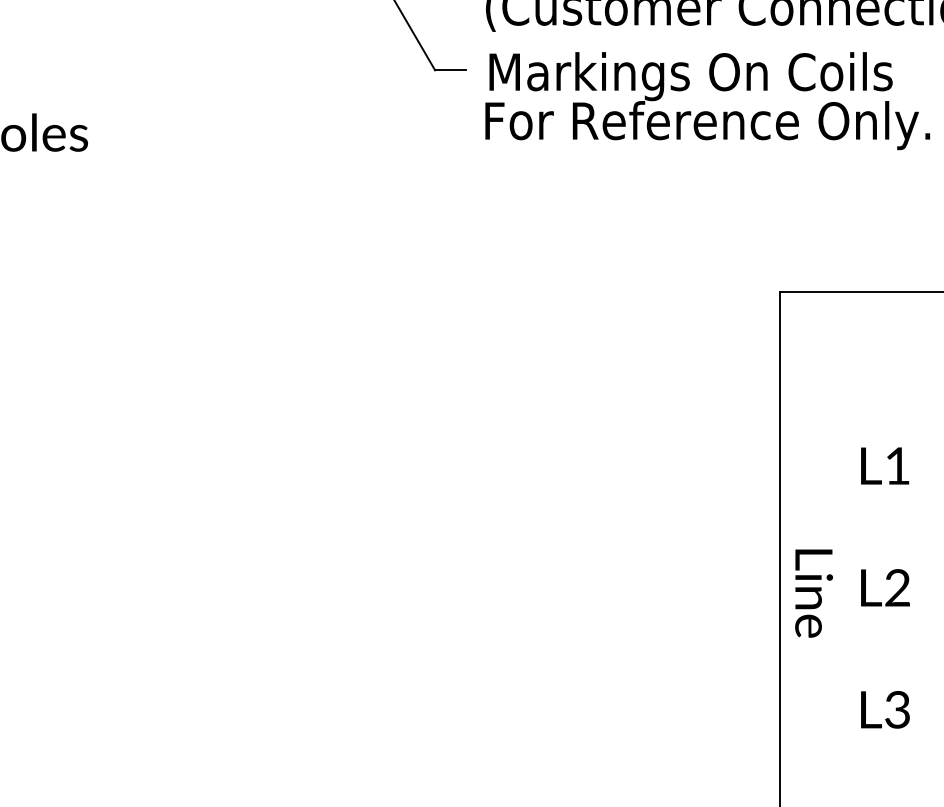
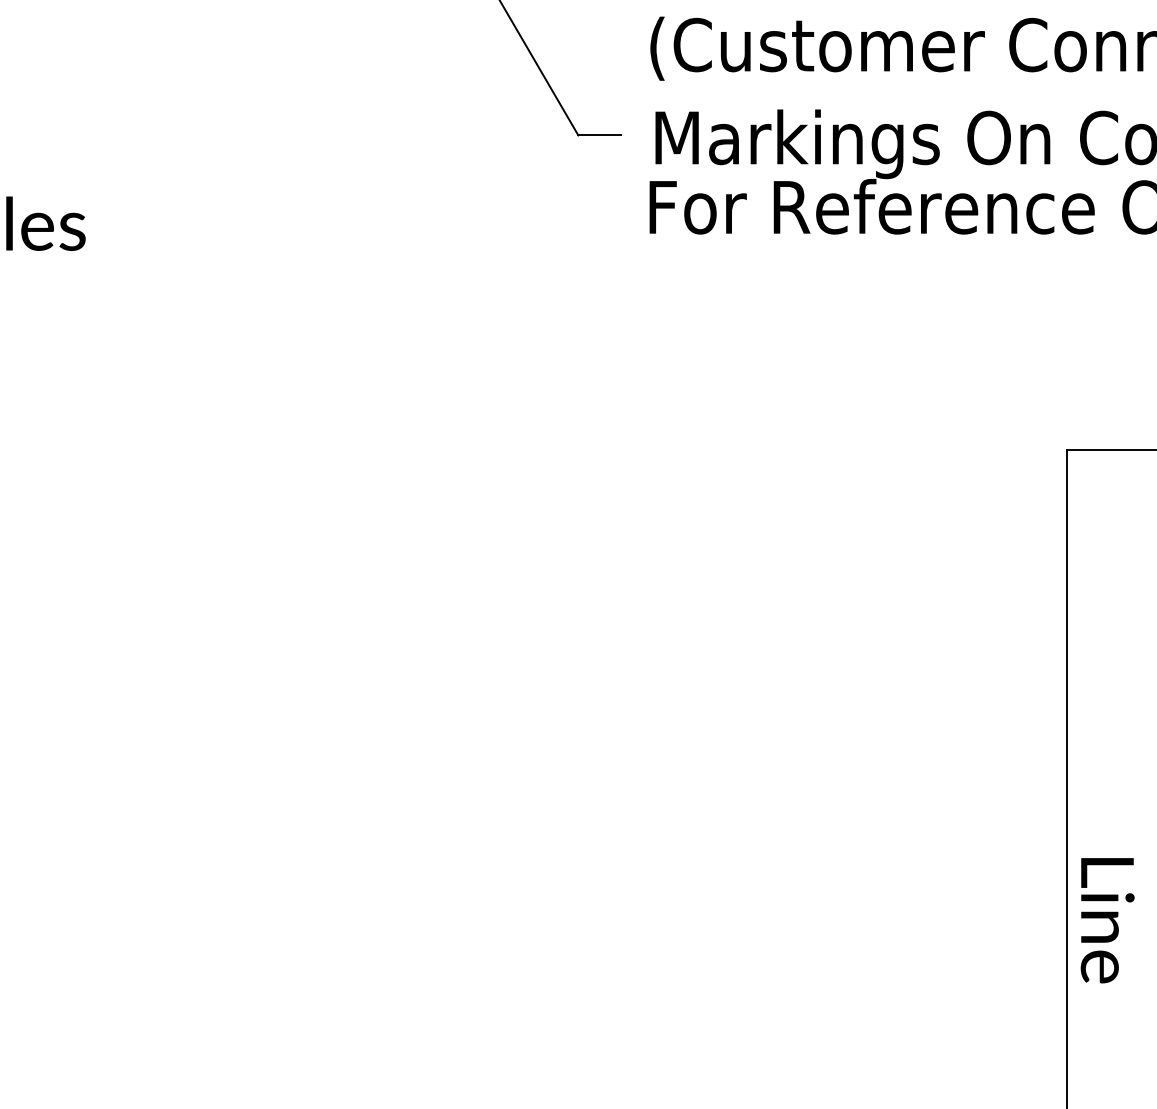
text: (813, 593) -> (1106, 920), moved

